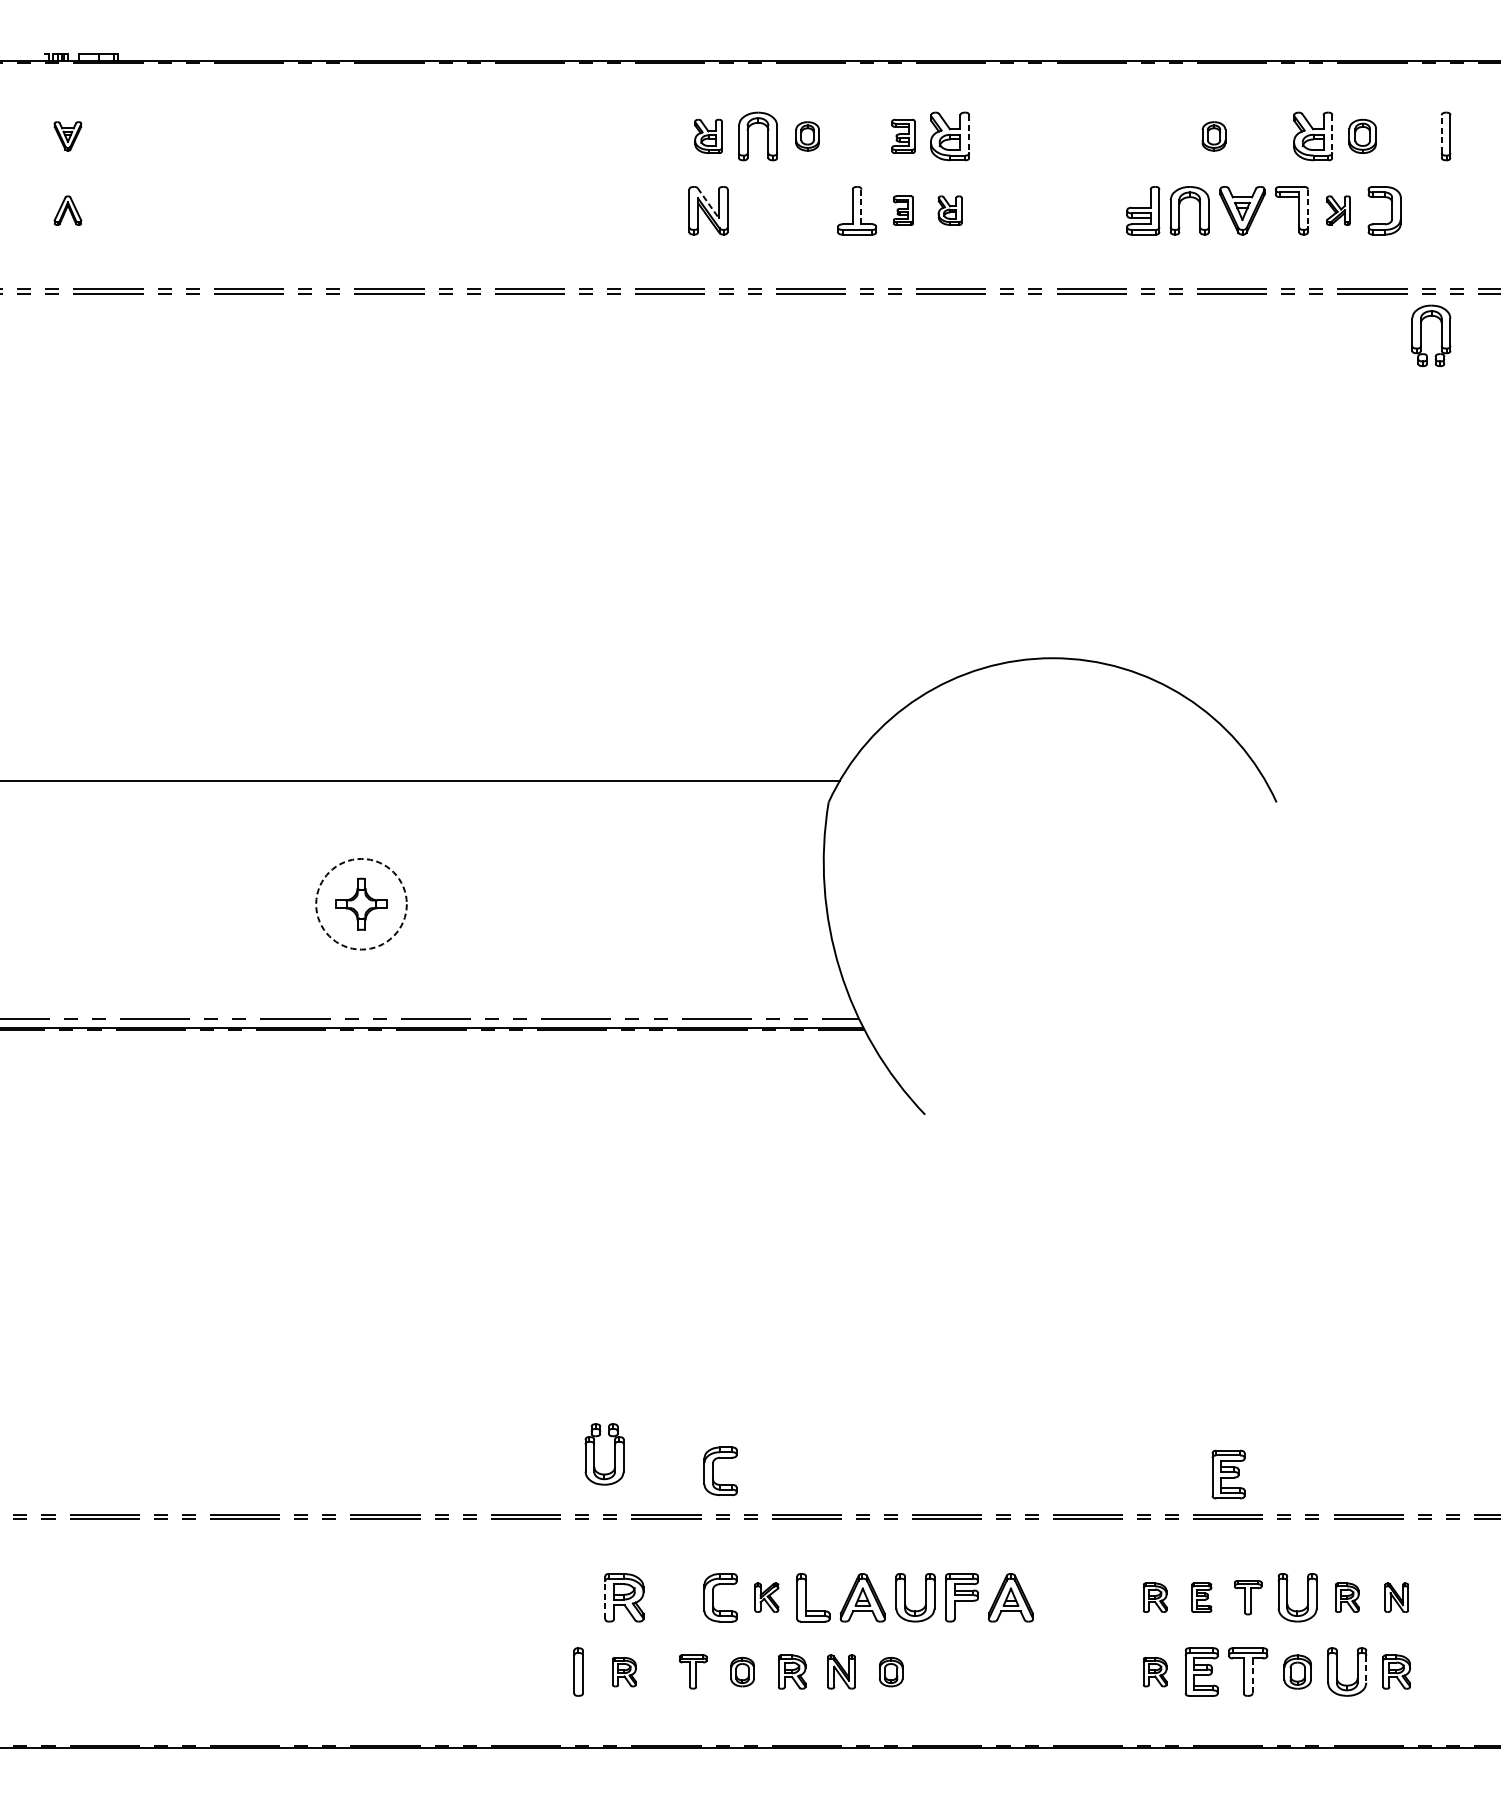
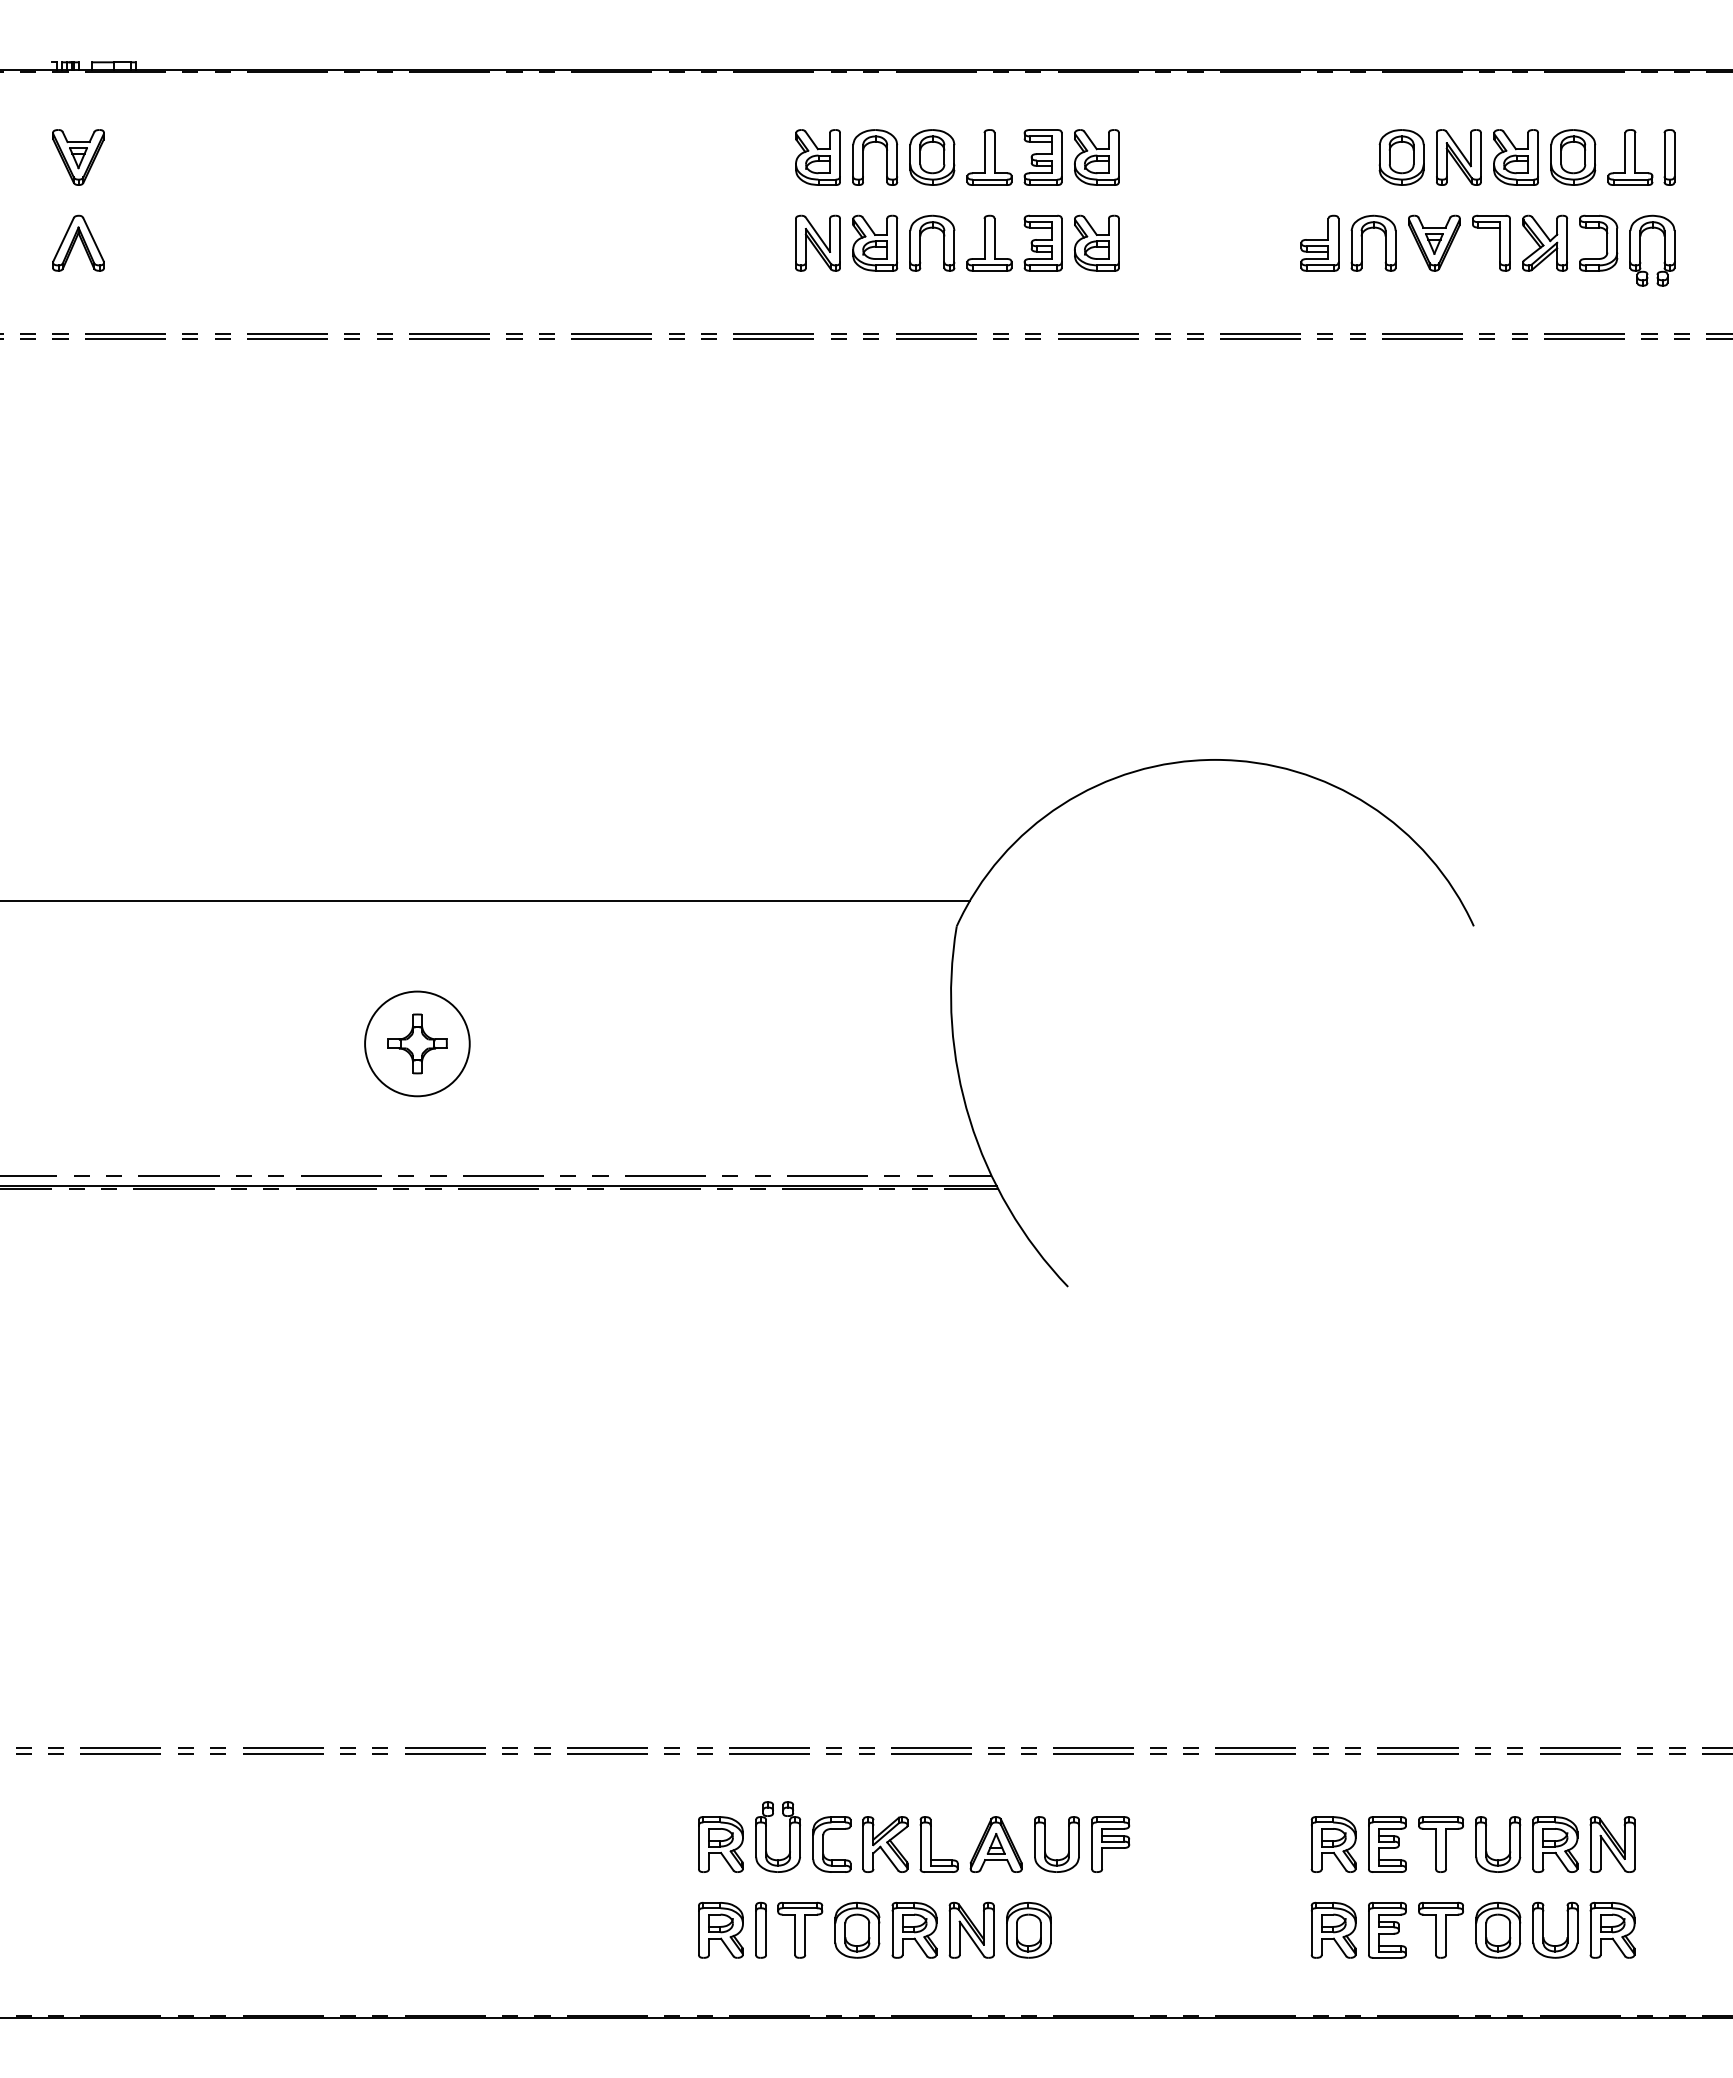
line: (968, 133) -> (1118, 154), dashed -> solid
line: (1332, 133) -> (1538, 154), dashed -> solid
line: (1441, 133) -> (1664, 154), dashed -> solid
part: (67, 136) -> (78, 157), size x1.67
part: (708, 136) -> (817, 157), size x1.43
part: (807, 136) -> (932, 157), size x1.67
part: (857, 136) -> (989, 157), added
part: (902, 136) -> (1042, 157), size x1.43
part: (1213, 136) -> (1401, 157), size x1.67
part: (1263, 136) -> (1458, 157), added
part: (1362, 136) -> (1573, 157), size x1.43
part: (1412, 136) -> (1630, 157), added
line: (708, 204) -> (818, 235), dashed -> solid
line: (861, 207) -> (994, 239), dashed -> solid
line: (1308, 208) -> (1510, 240), dashed -> solid
part: (67, 210) -> (78, 242), size x1.67
part: (758, 210) -> (875, 242), added
part: (817, 210) -> (943, 242), added
part: (902, 210) -> (1042, 242), size x1.67
part: (949, 210) -> (1096, 242), size x1.67
part: (1338, 210) -> (1545, 242), size x1.67
part: (1420, 335) -> (1640, 250), moved
circle: (361, 903) -> (417, 1043), dashed -> solid
part: (614, 1453) -> (789, 1836), moved
part: (713, 1471) -> (823, 1698), removed
part: (1228, 1474) -> (1418, 1702), removed
part: (766, 1597) -> (885, 1844), size x1.67
part: (1010, 1597) -> (1166, 1844), removed
part: (1155, 1597) -> (1333, 1844), size x1.67
part: (1201, 1597) -> (1387, 1844), size x1.67
part: (1247, 1597) -> (1440, 1844), size x1.43
part: (1347, 1597) -> (1555, 1844), size x1.67
part: (1396, 1597) -> (1612, 1844), size x1.67
line: (604, 1600) -> (698, 1847), dashed -> solid
line: (1366, 1669) -> (1577, 1927), dashed -> solid
part: (578, 1671) -> (760, 1929), moved
part: (693, 1671) -> (800, 1929), size x1.43
part: (841, 1671) -> (971, 1929), size x1.43
part: (624, 1672) -> (720, 1930), size x1.67
part: (742, 1672) -> (857, 1930), size x1.67
part: (792, 1672) -> (914, 1930), size x1.43
part: (890, 1672) -> (1028, 1930), size x1.67
part: (1155, 1672) -> (1333, 1930), size x1.67
part: (1297, 1672) -> (1498, 1930), size x1.43
part: (1396, 1672) -> (1612, 1930), size x1.43
line: (1252, 1676) -> (1446, 1935), dashed -> solid

